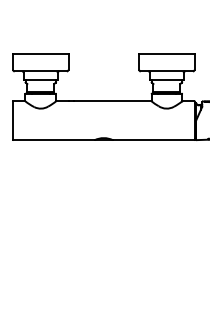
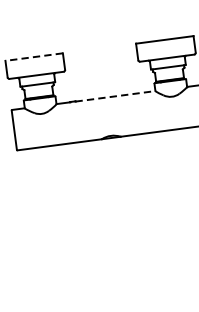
line: (40, 53) -> (33, 56), solid -> dashed
line: (113, 101) -> (116, 96), solid -> dashed

